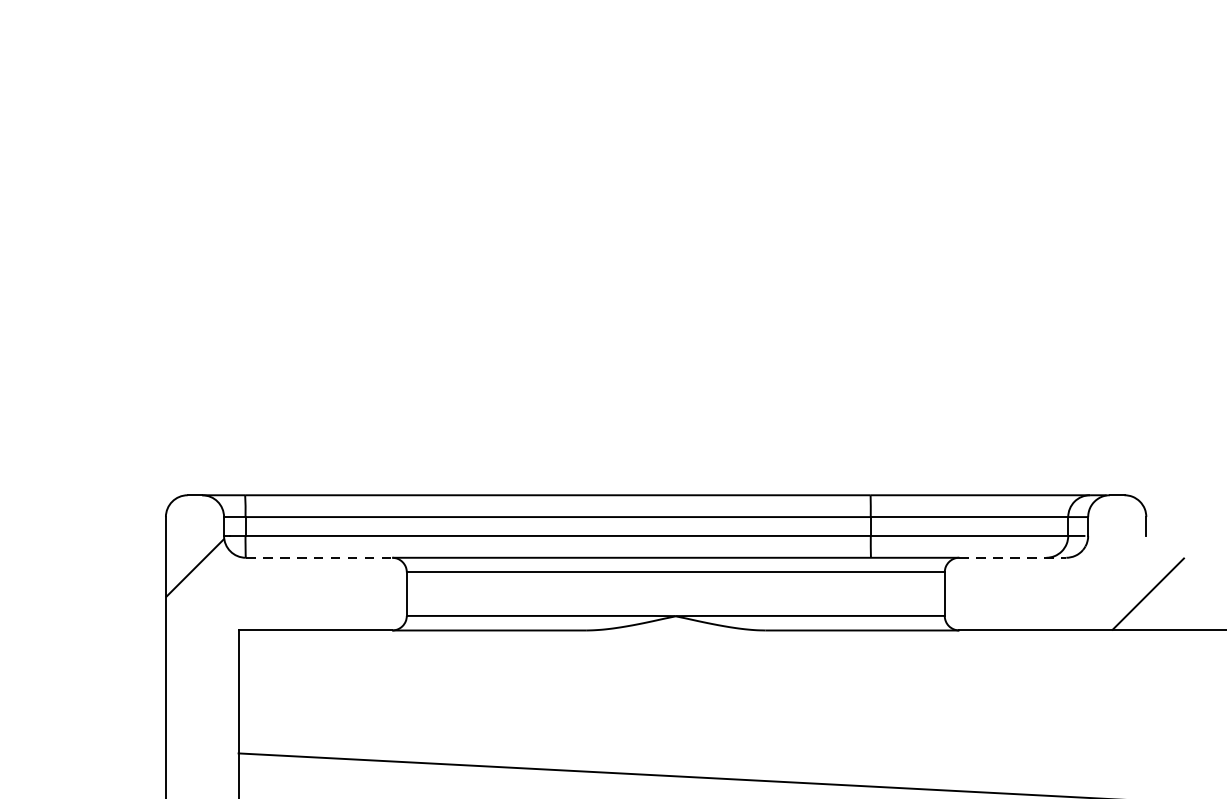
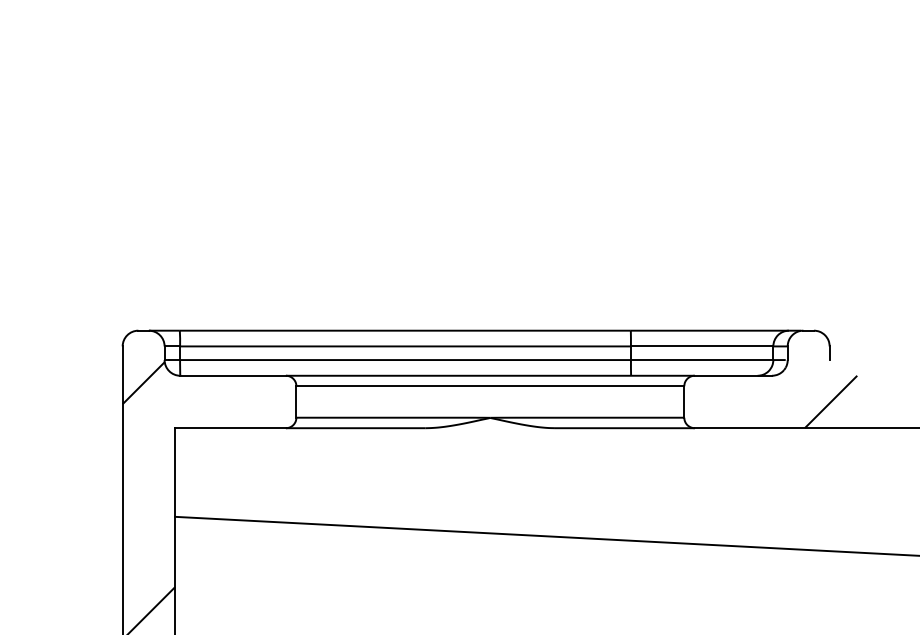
line: (319, 557) -> (233, 375), dashed -> solid
line: (1012, 557) -> (733, 375), dashed -> solid

